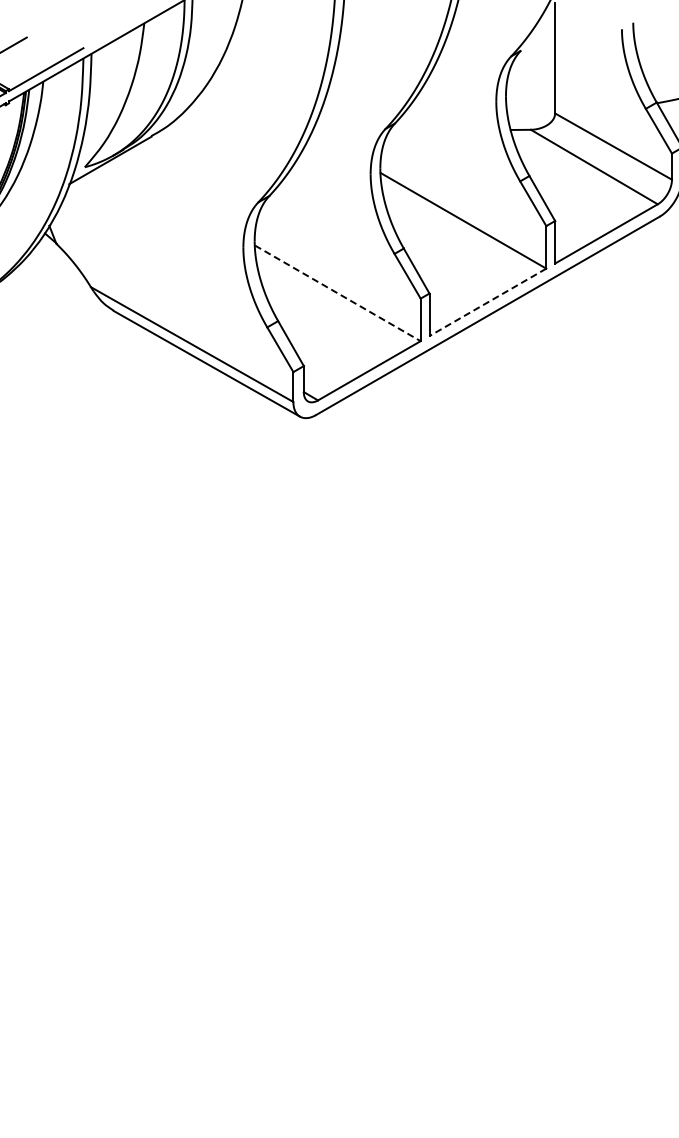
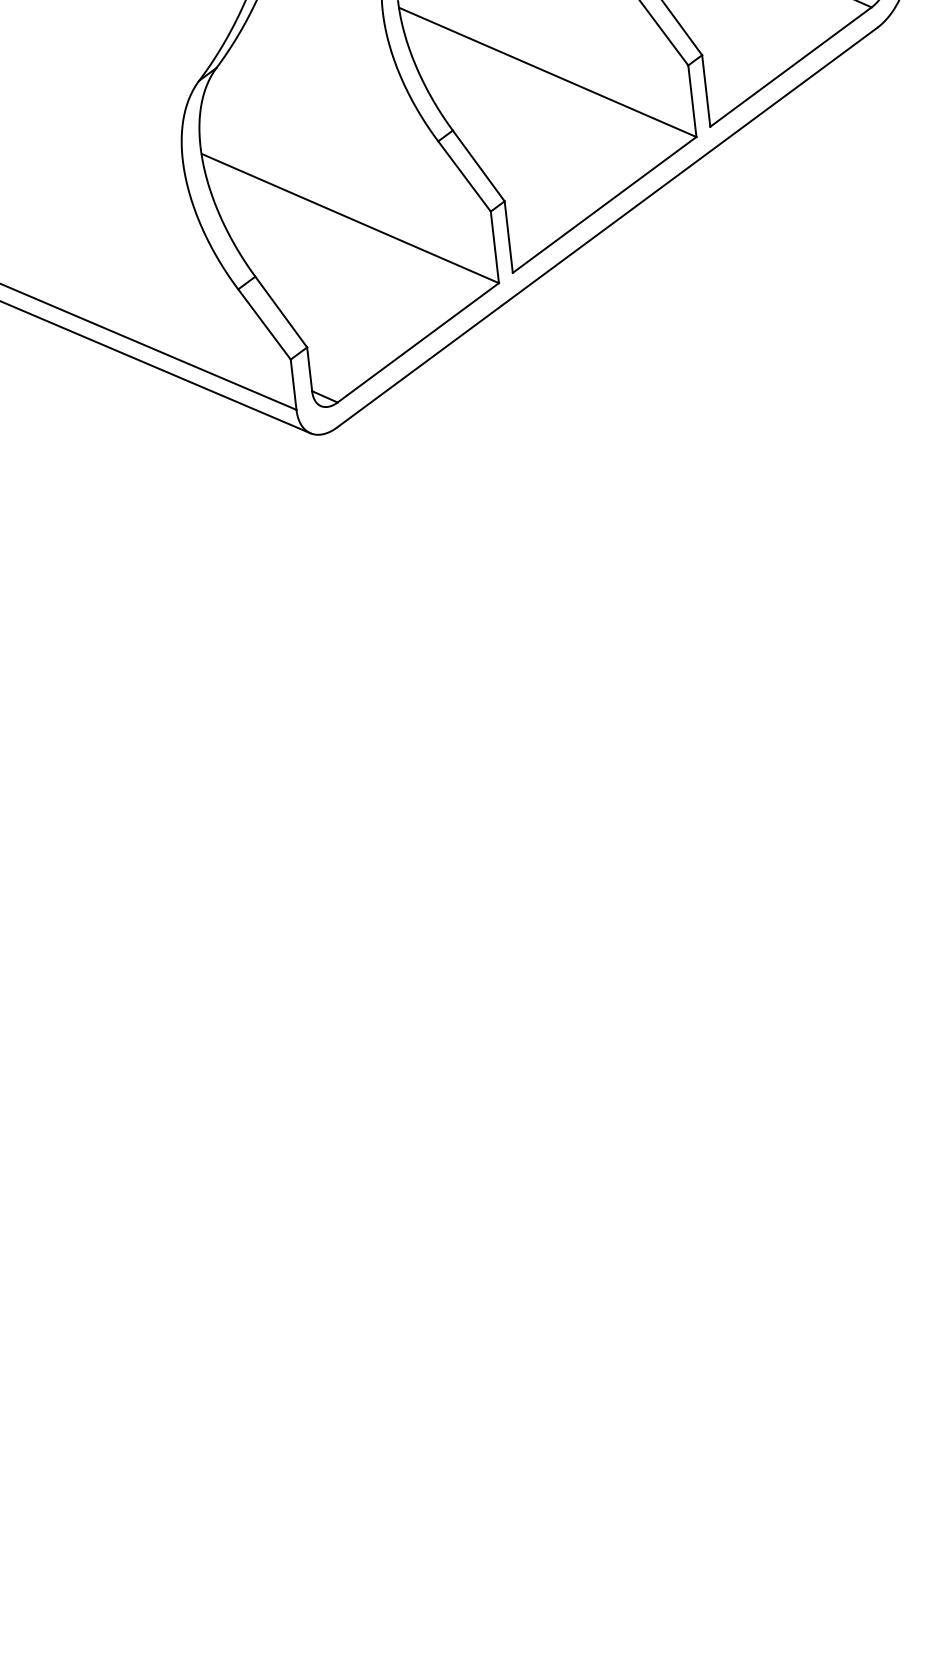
line: (337, 293) -> (349, 218), dashed -> solid
line: (487, 302) -> (603, 205), dashed -> solid

